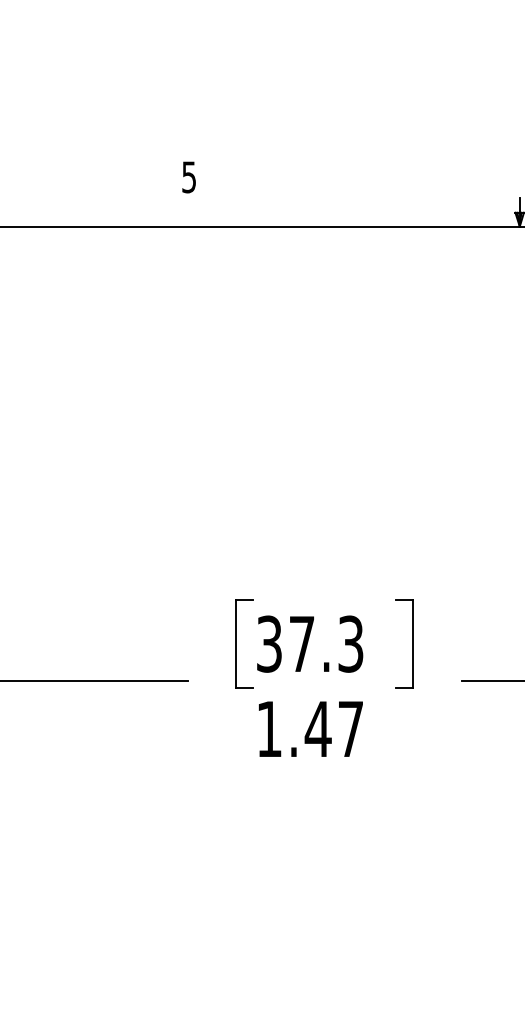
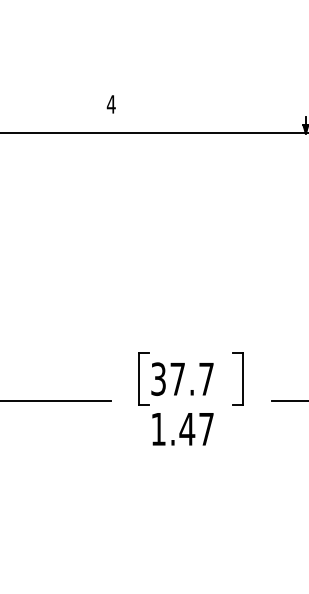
text: (187, 177) -> (110, 104), 5 -> 4
text: (350, 644) -> (206, 379), 37.3 -> 37.7

